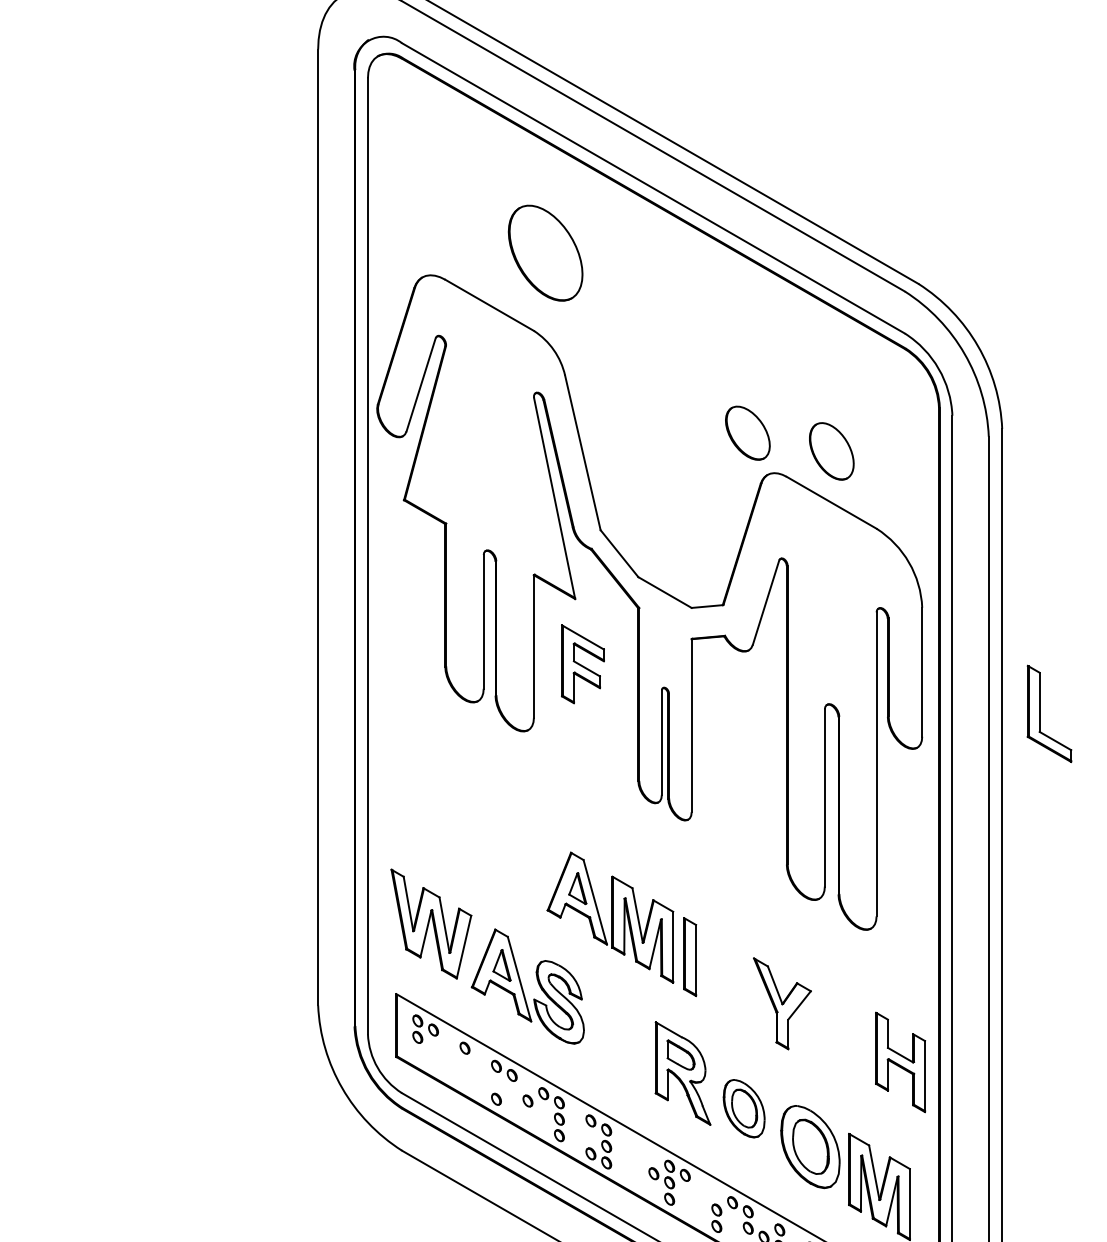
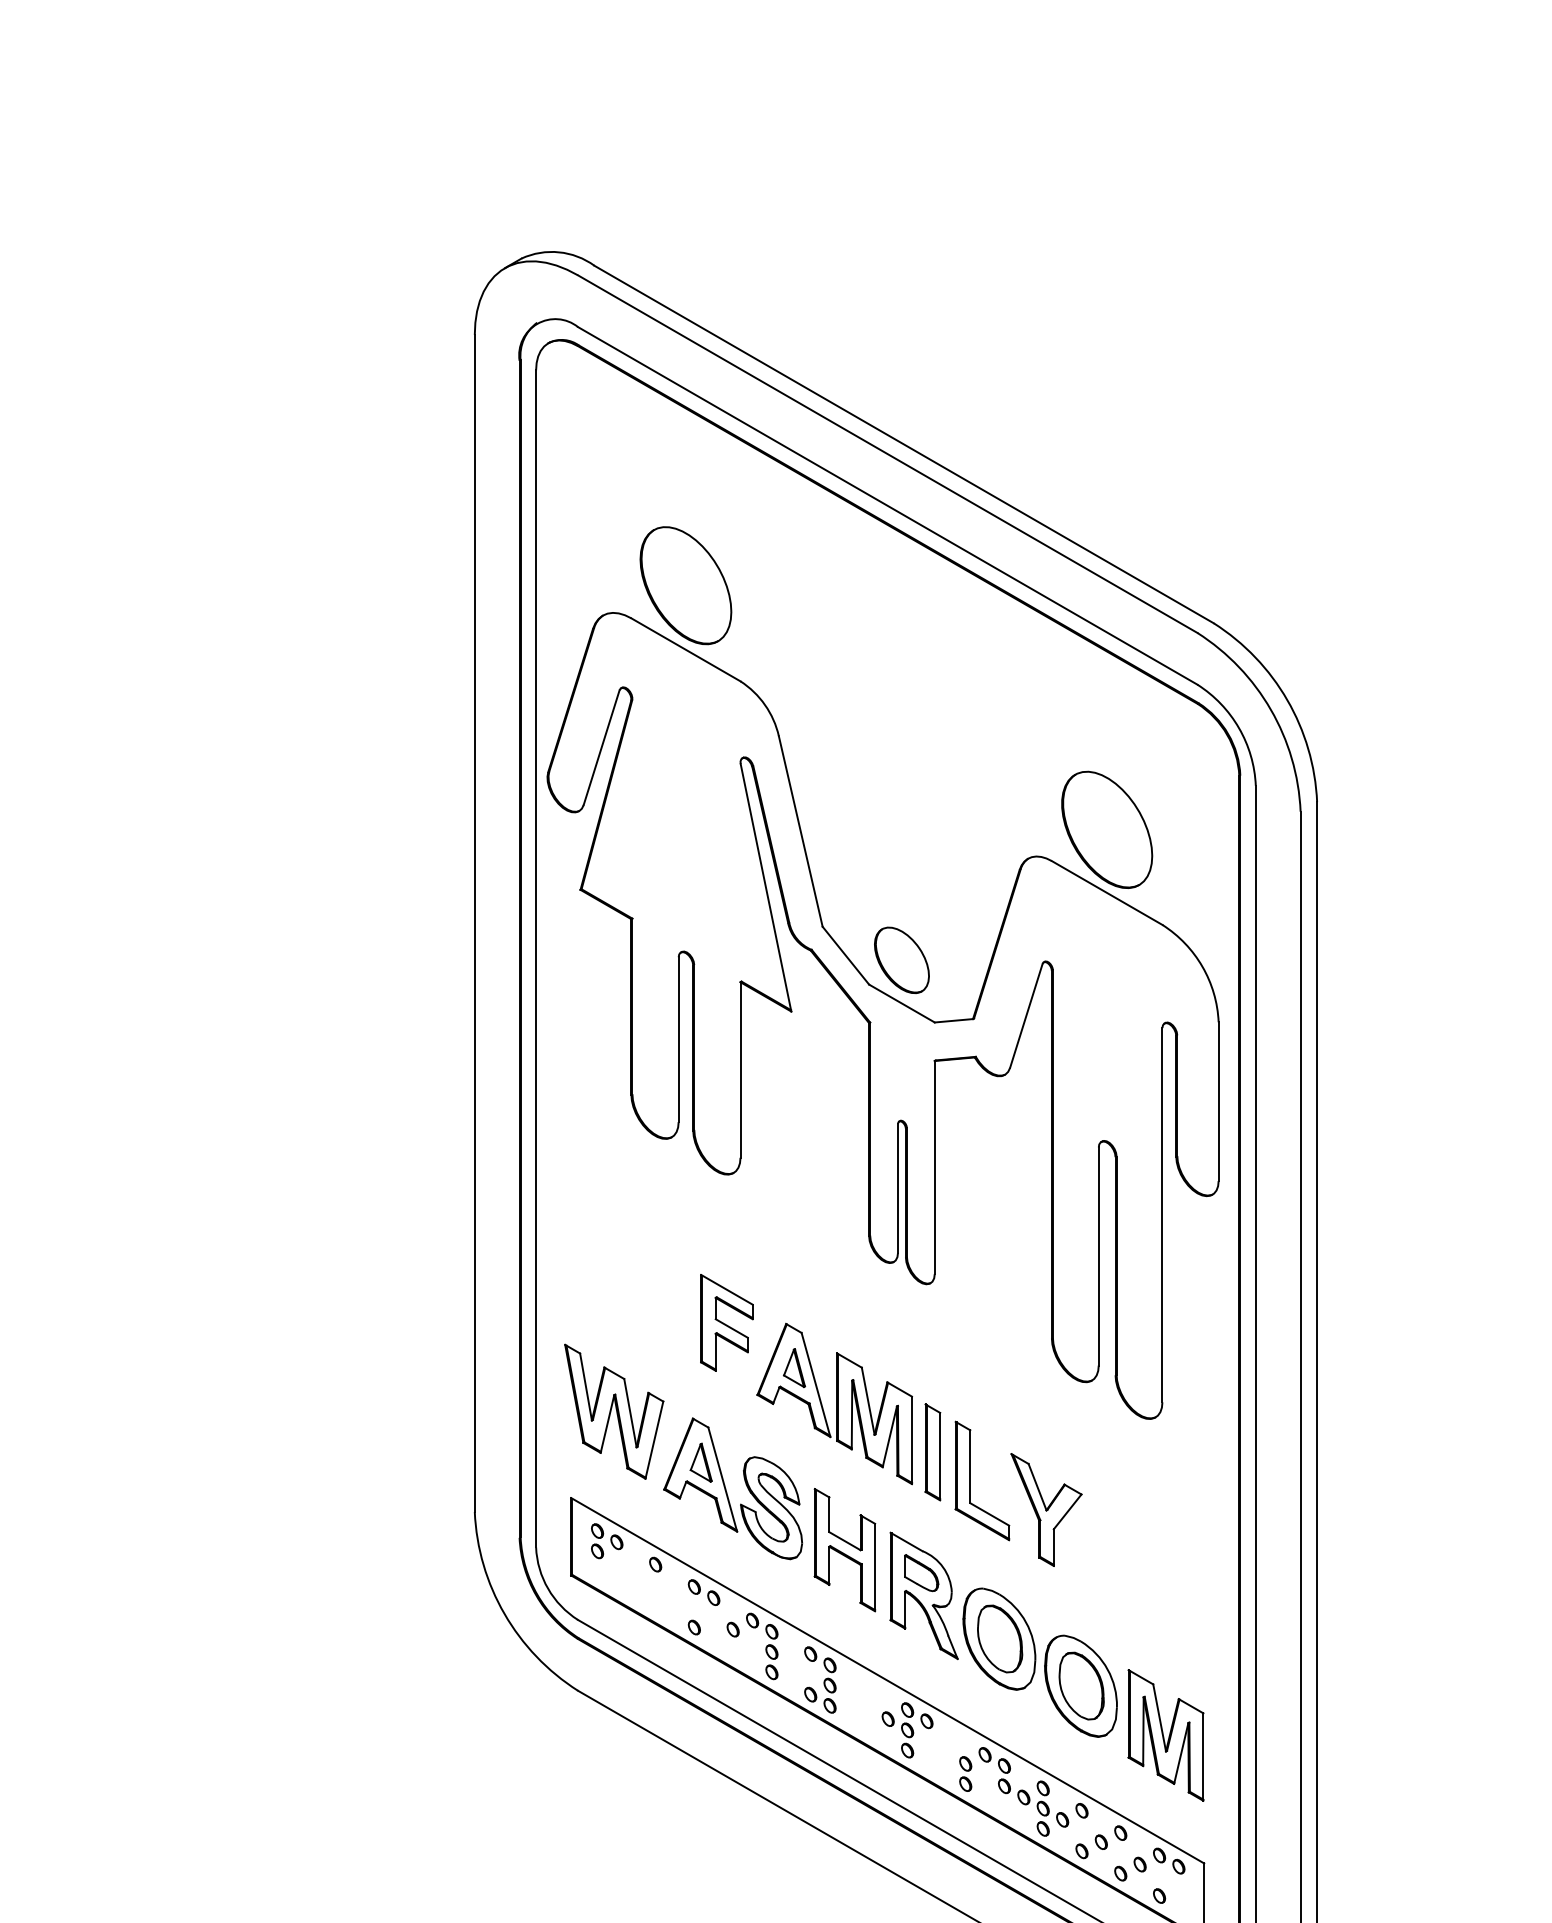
part: (545, 253) -> (685, 585), moved
part: (747, 432) -> (901, 959), moved
part: (831, 451) -> (1107, 829), size x1.67
part: (582, 663) -> (726, 1322), moved
part: (1039, 713) -> (970, 1480), moved
part: (900, 1062) -> (844, 1550), moved
part: (744, 1108) -> (999, 1638), size x1.43

